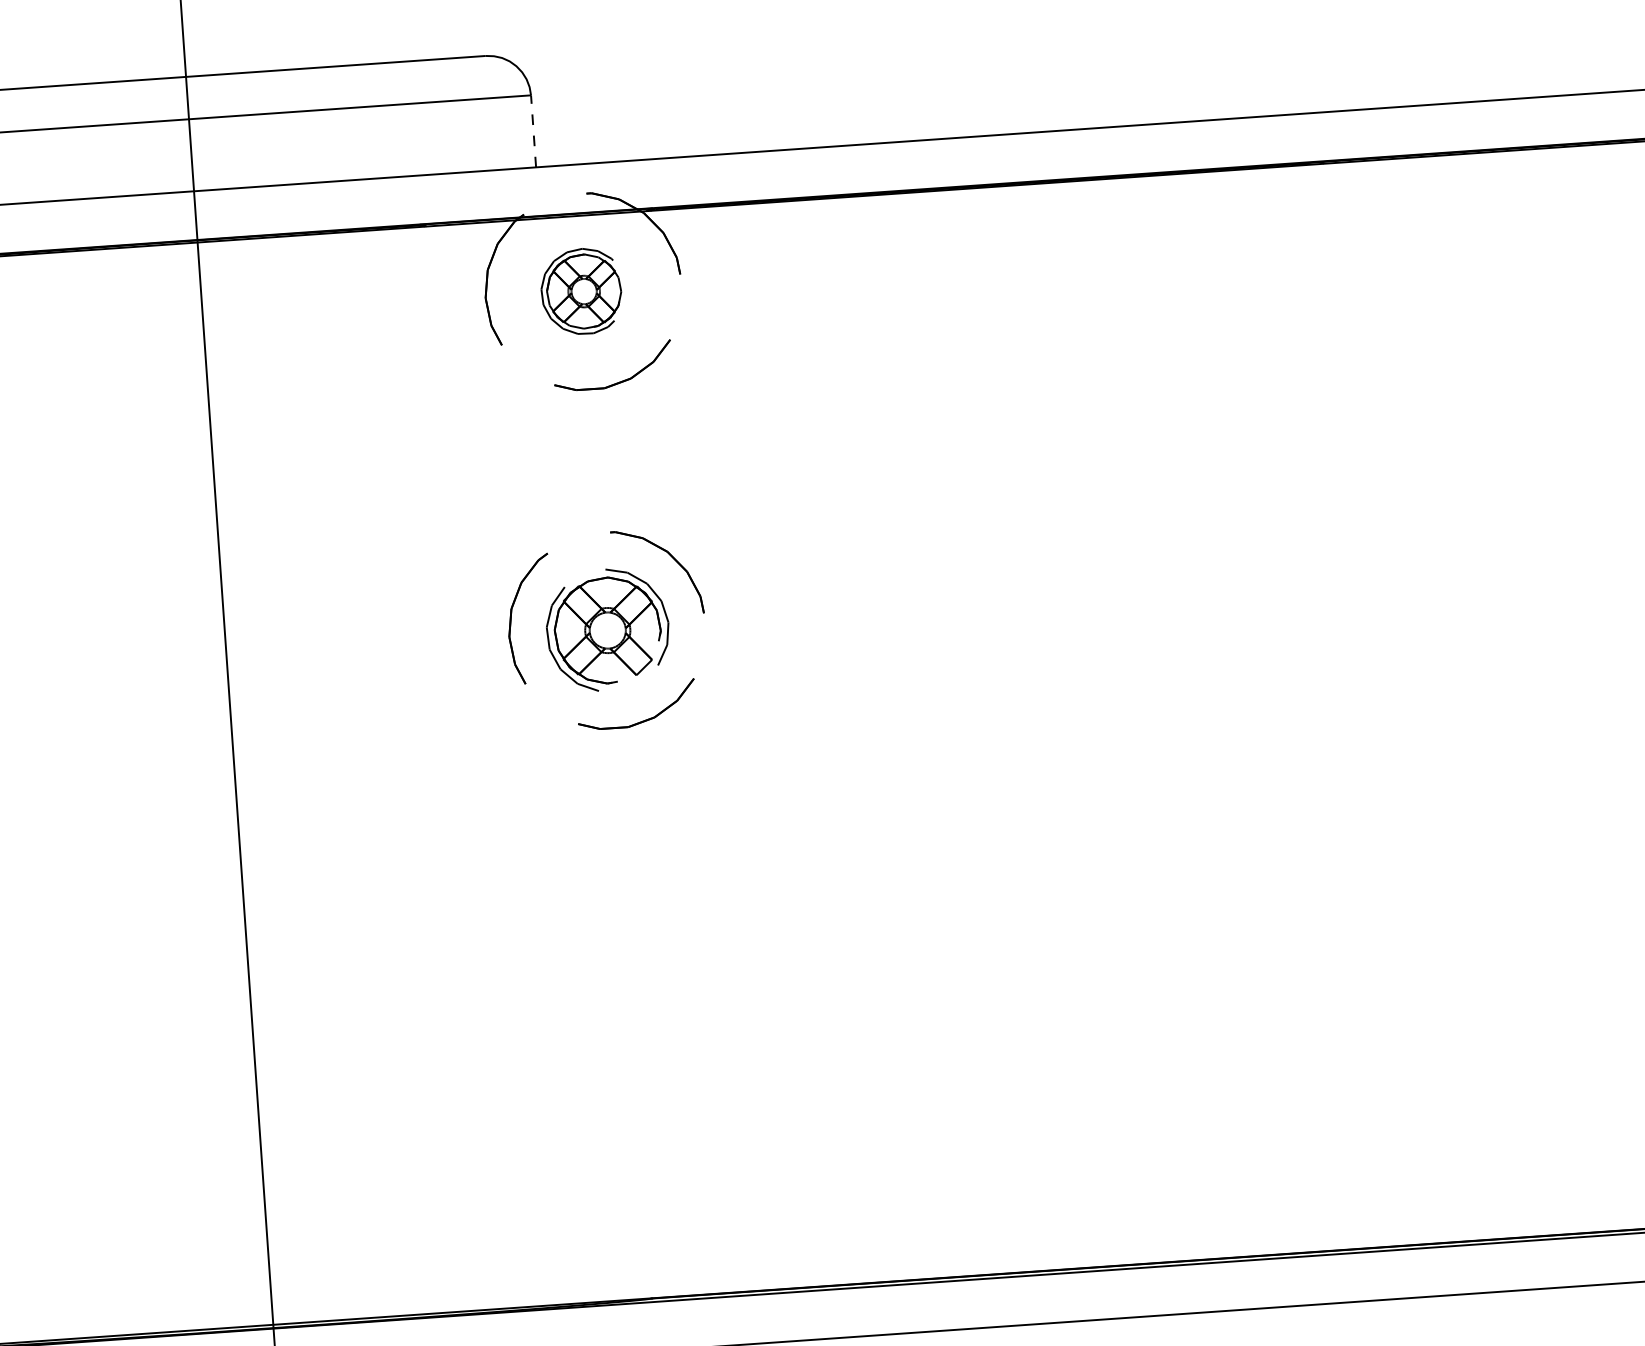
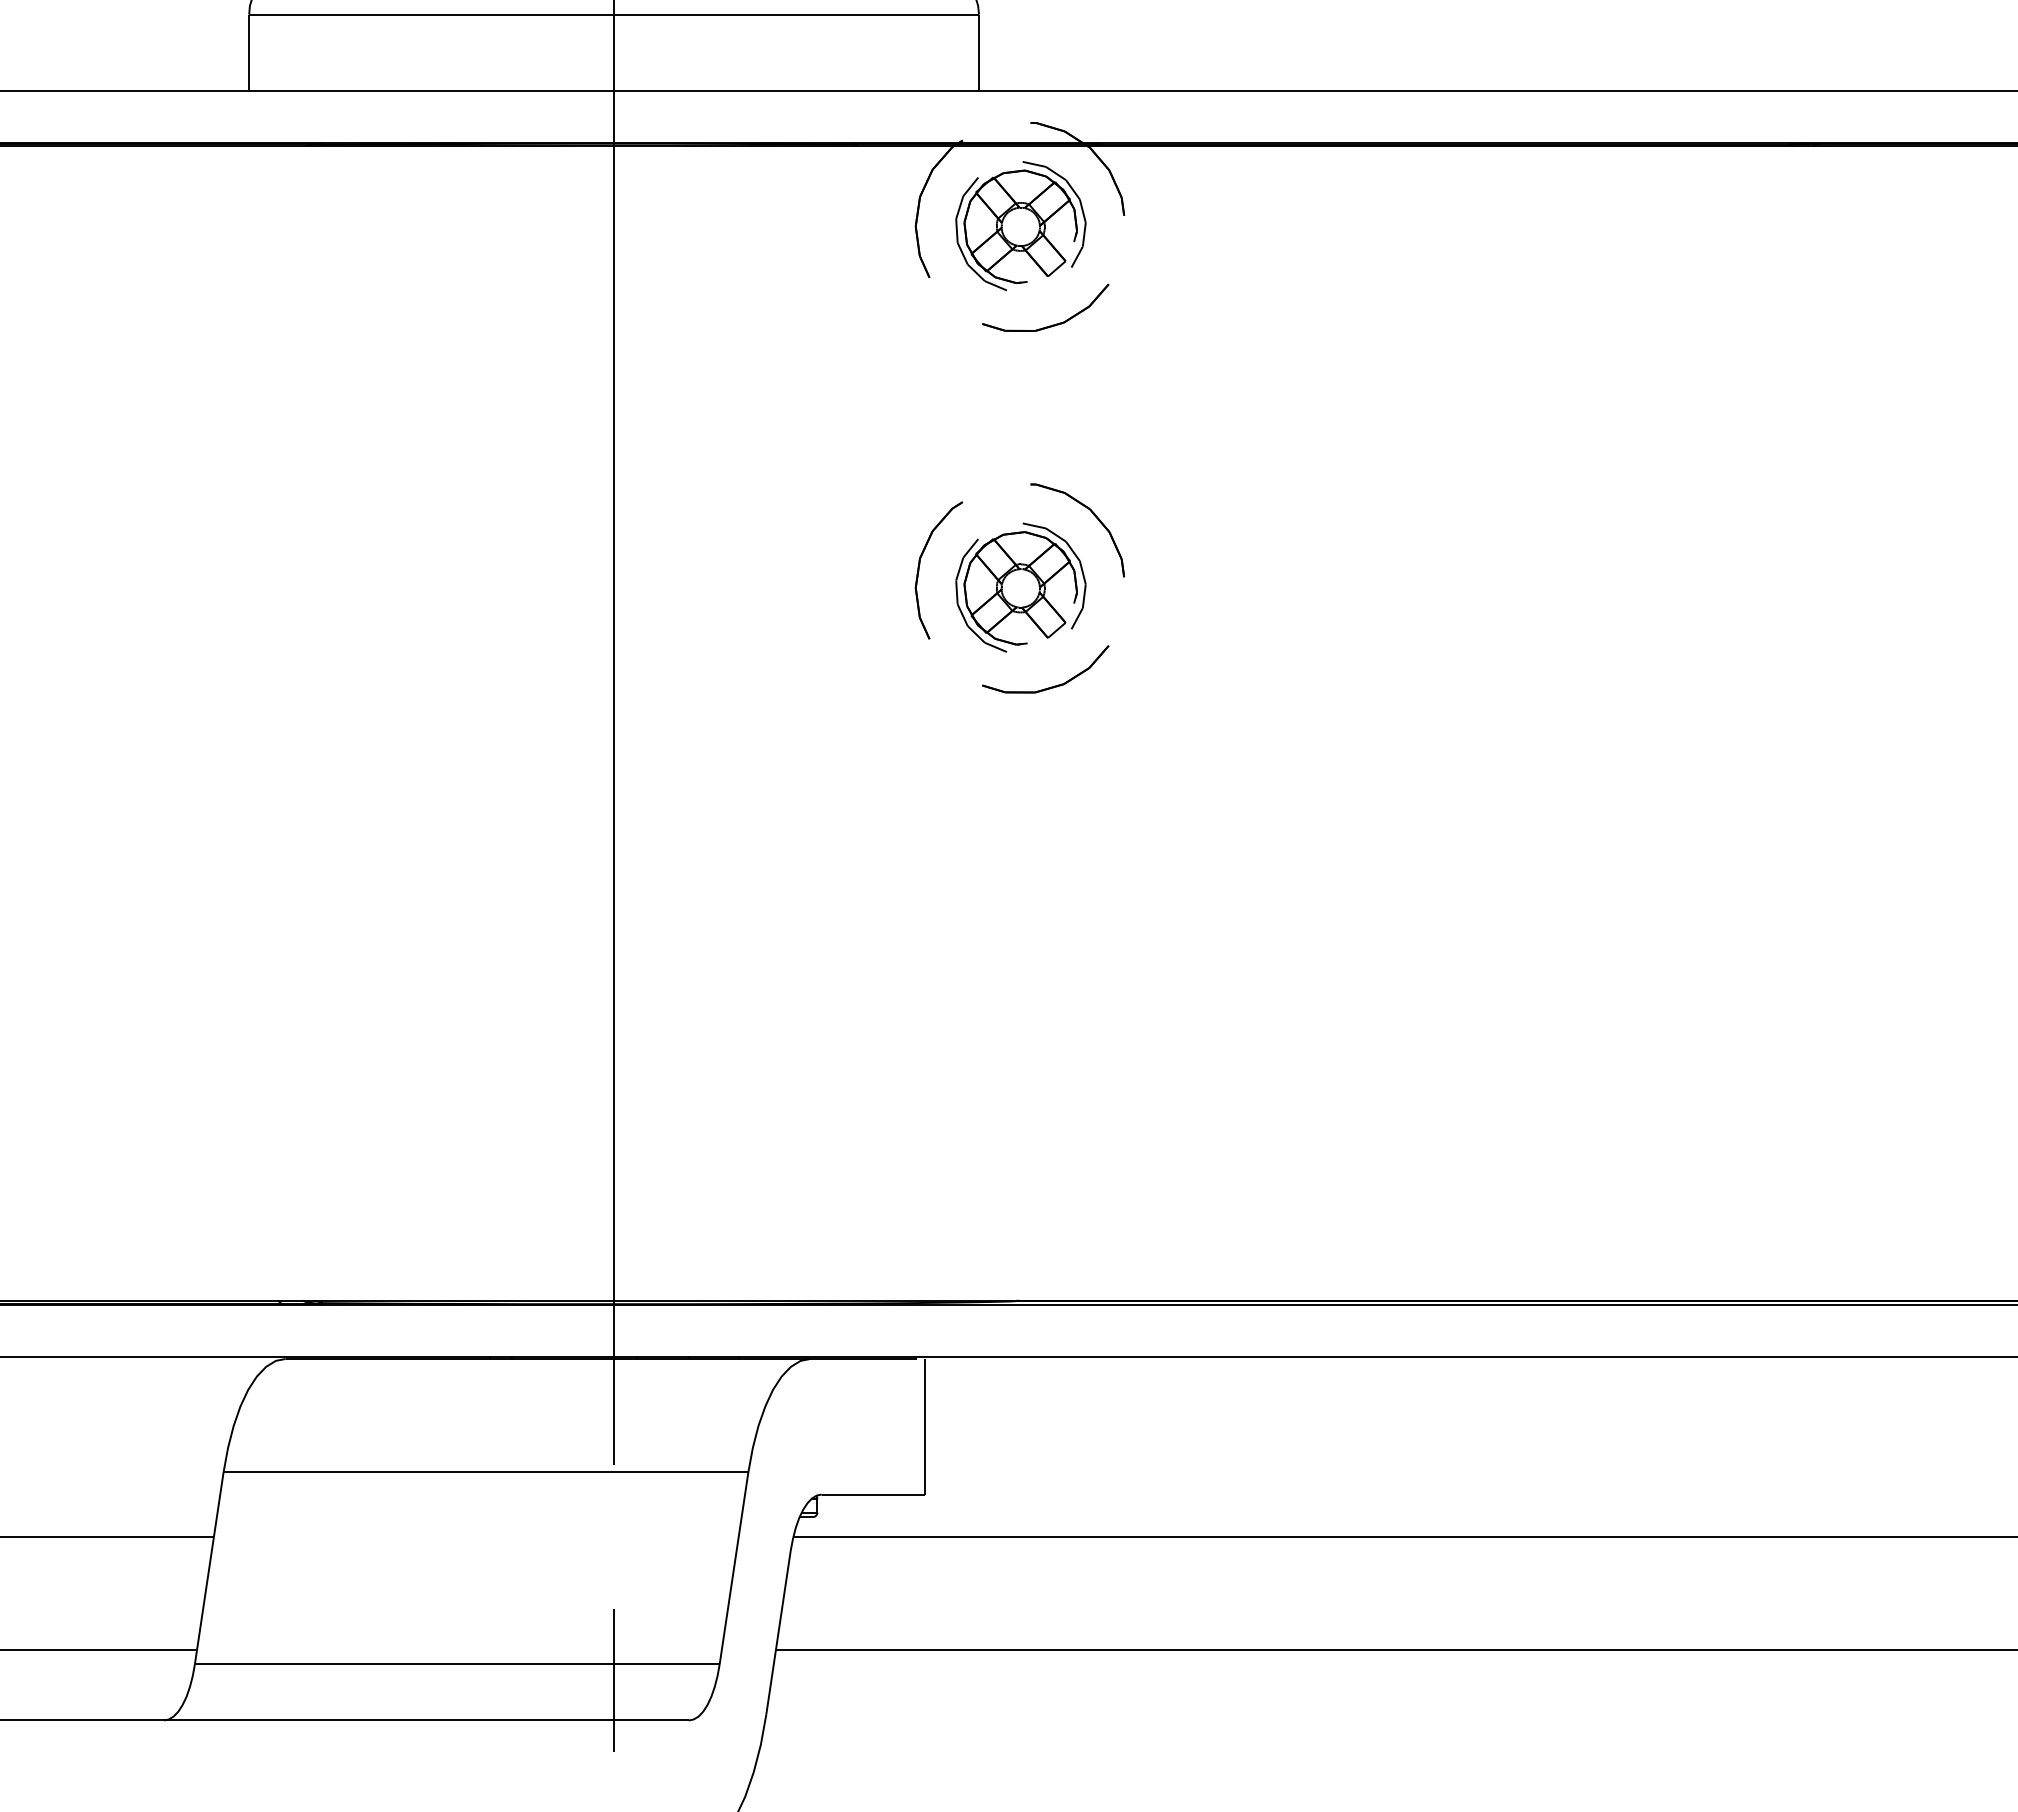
line: (533, 130) -> (979, 52), dashed -> solid
part: (583, 291) -> (1020, 226), size x1.43

